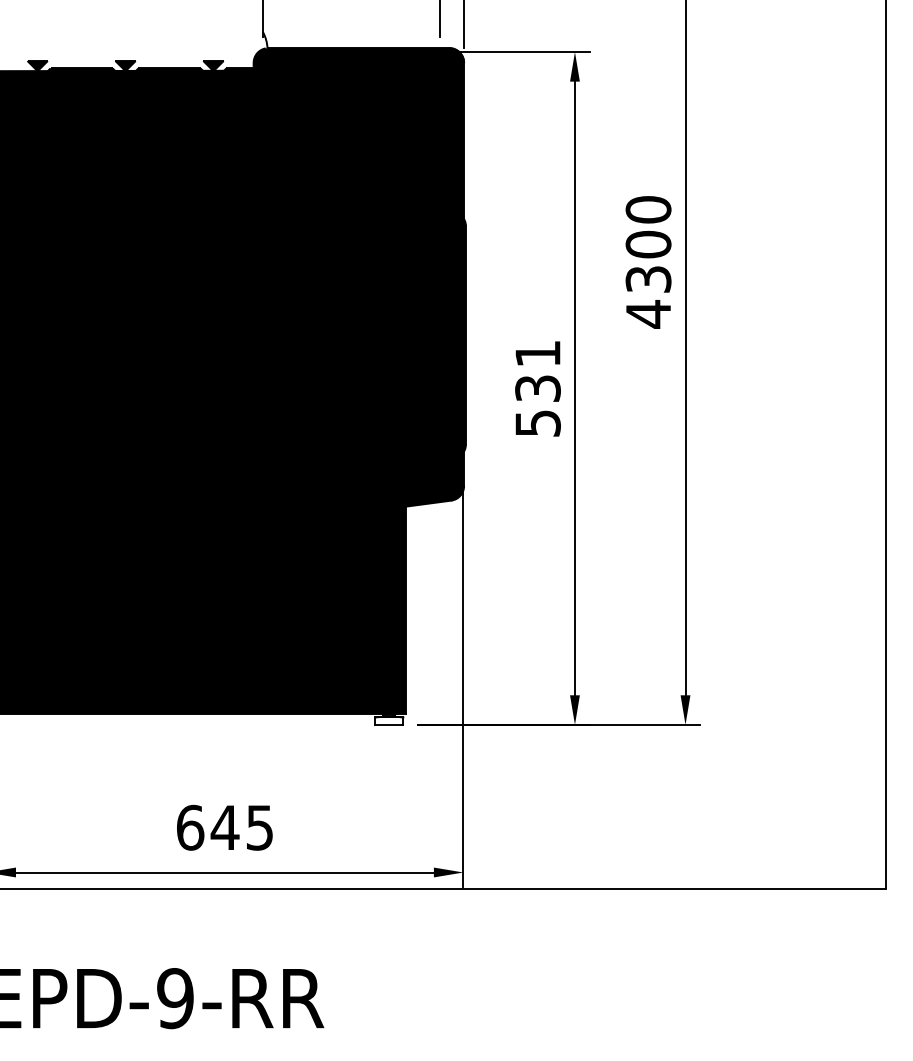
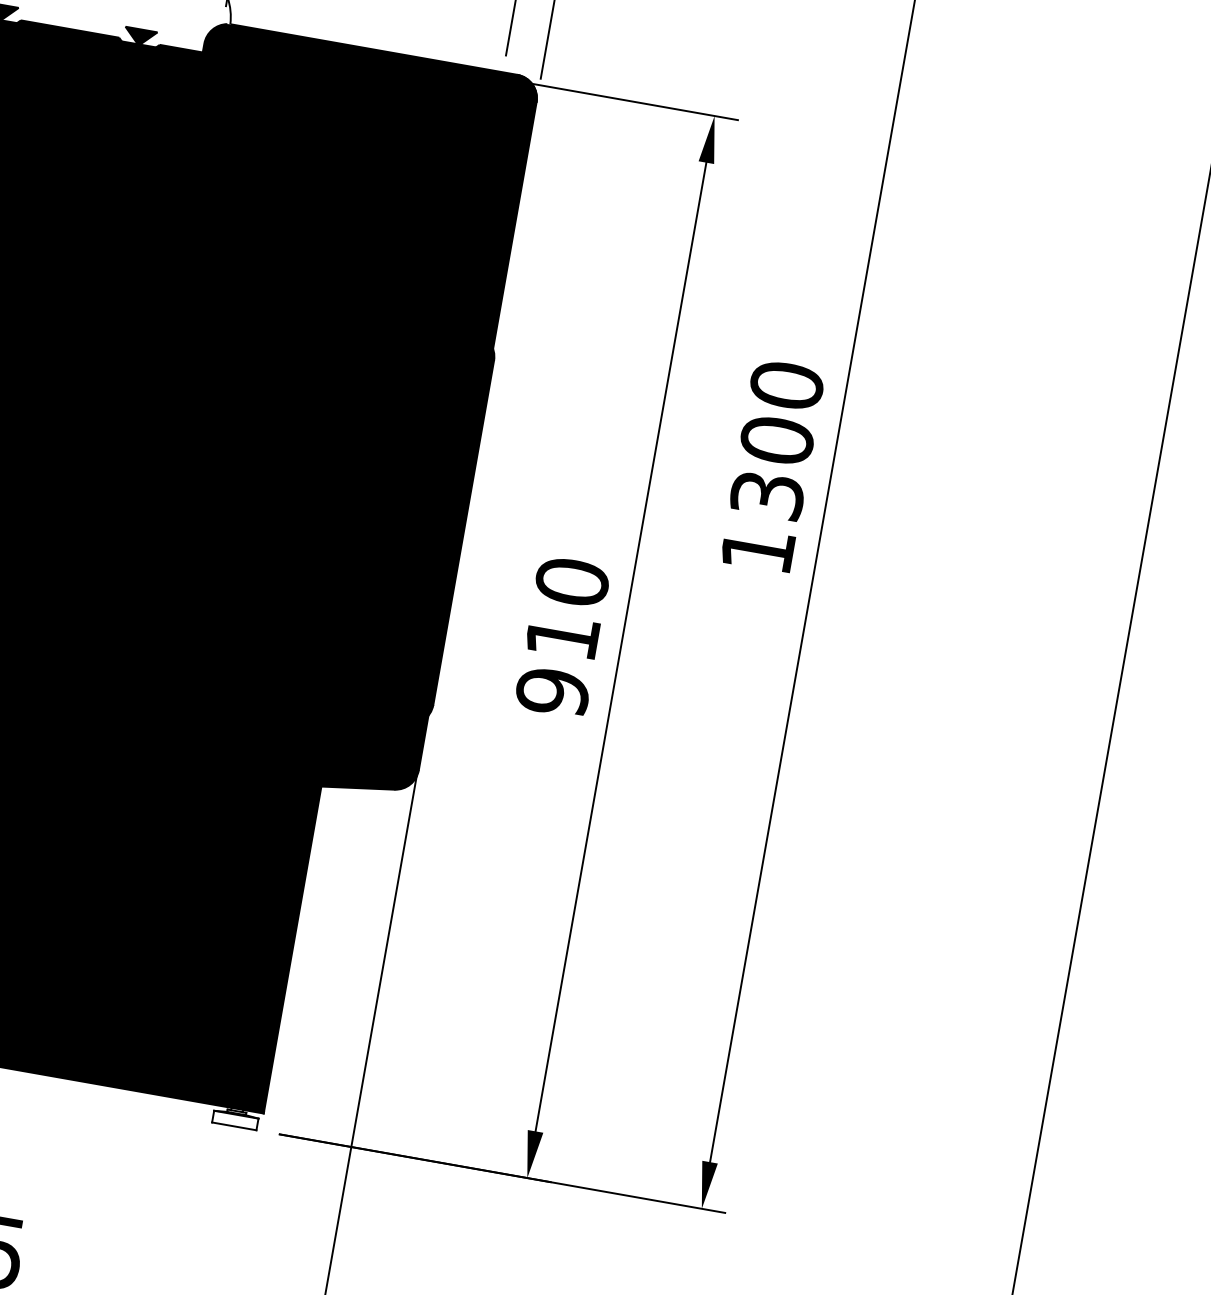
text: (648, 314) -> (757, 550), 4300 -> 1300
text: (537, 388) -> (561, 636), 531 -> 910

